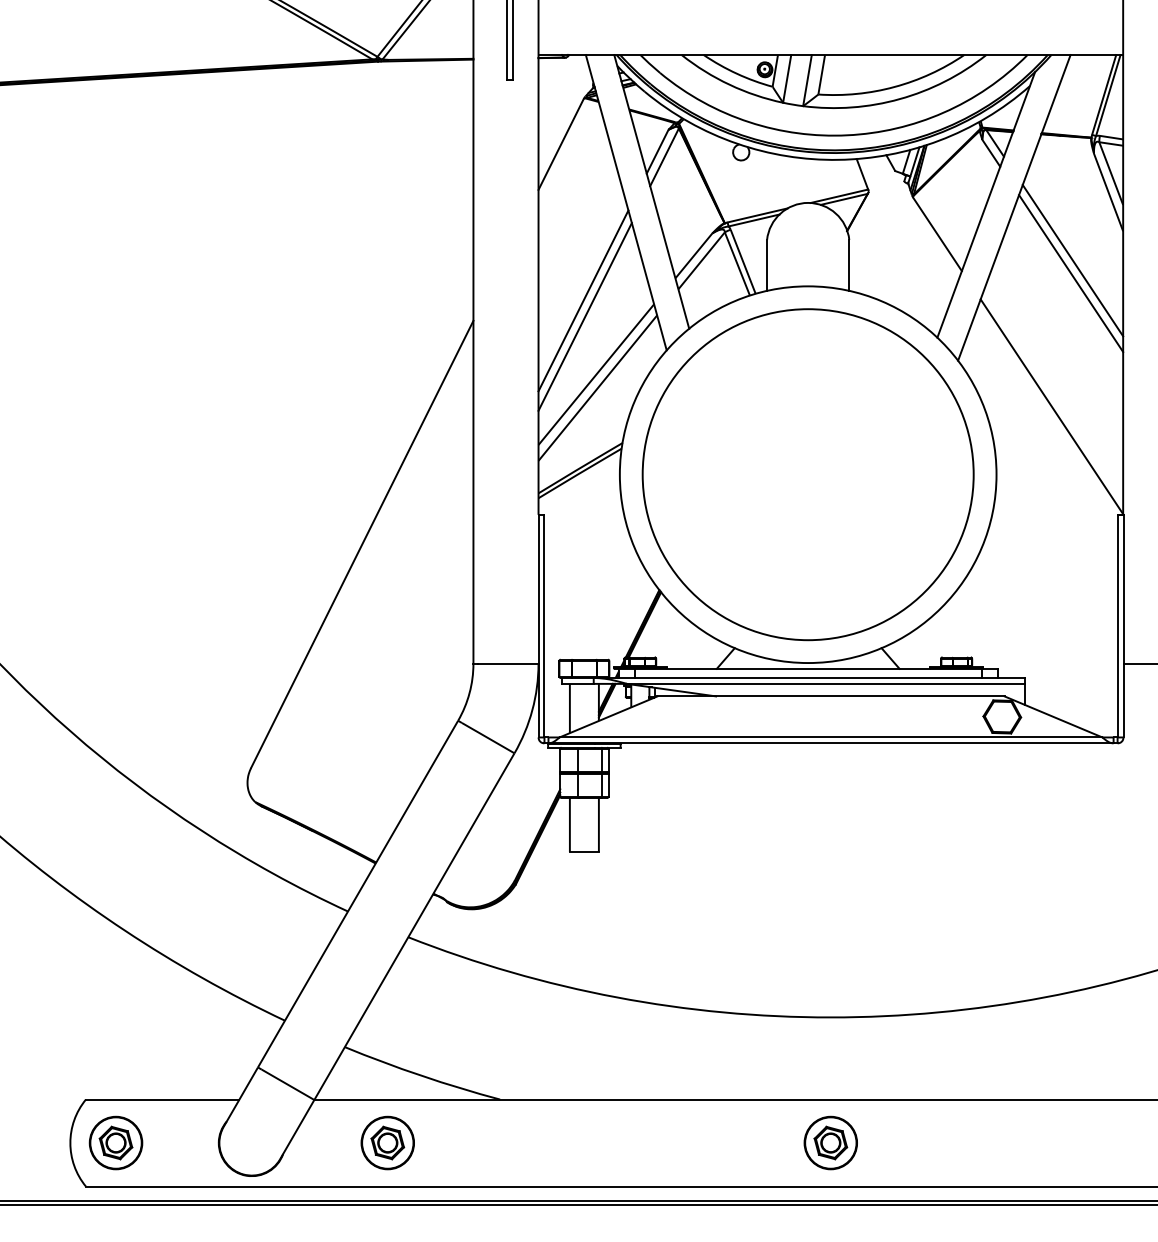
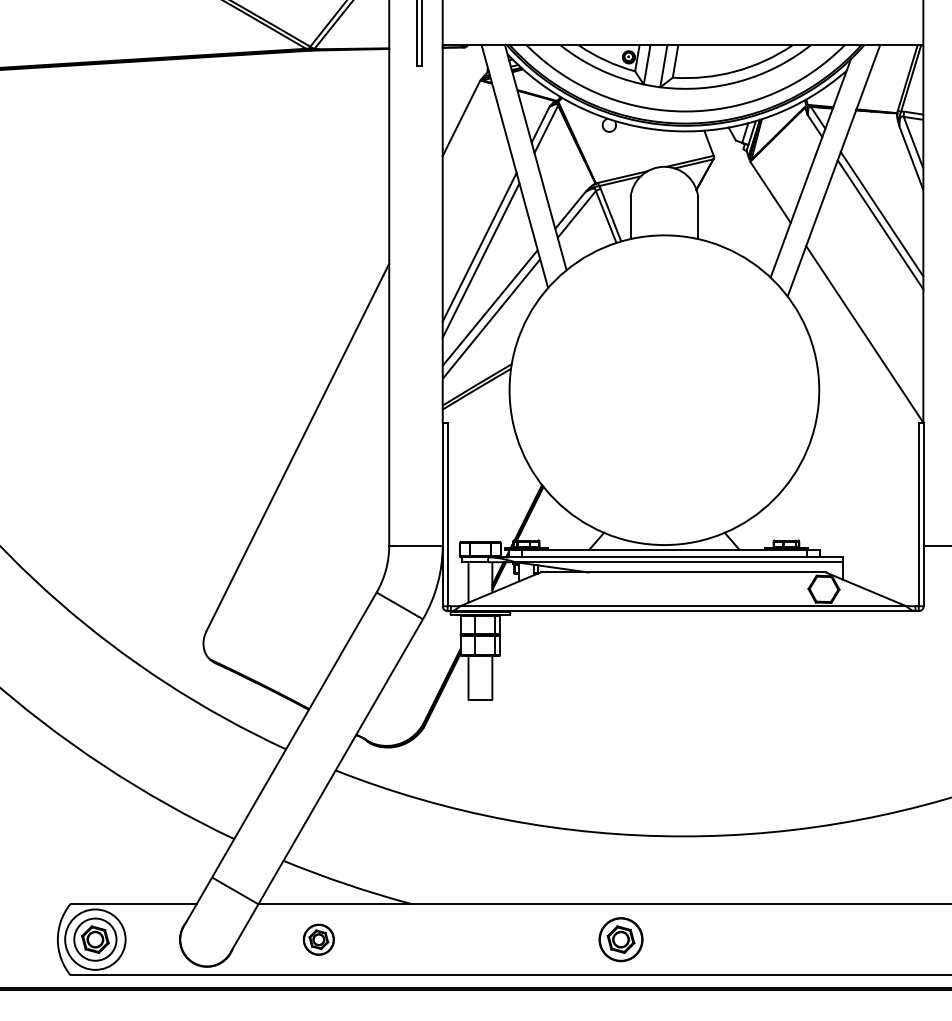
circle: (808, 475) -> (664, 390), removed
circle: (116, 1142) -> (95, 939), size x1.4
part: (387, 1142) -> (318, 939), size x0.7
part: (830, 1142) -> (620, 939), moved

